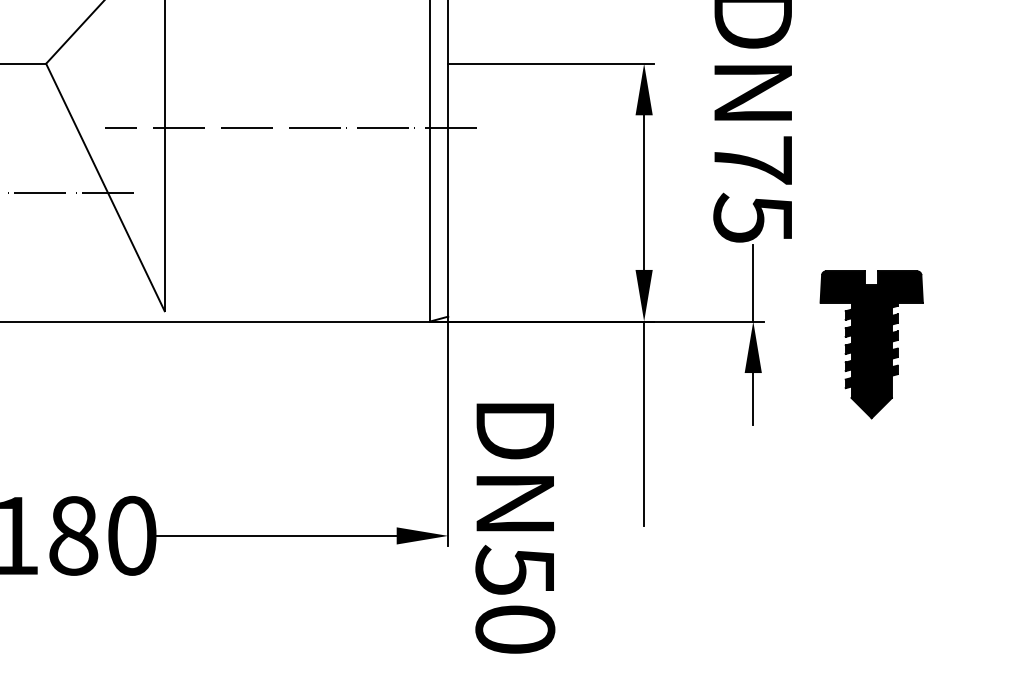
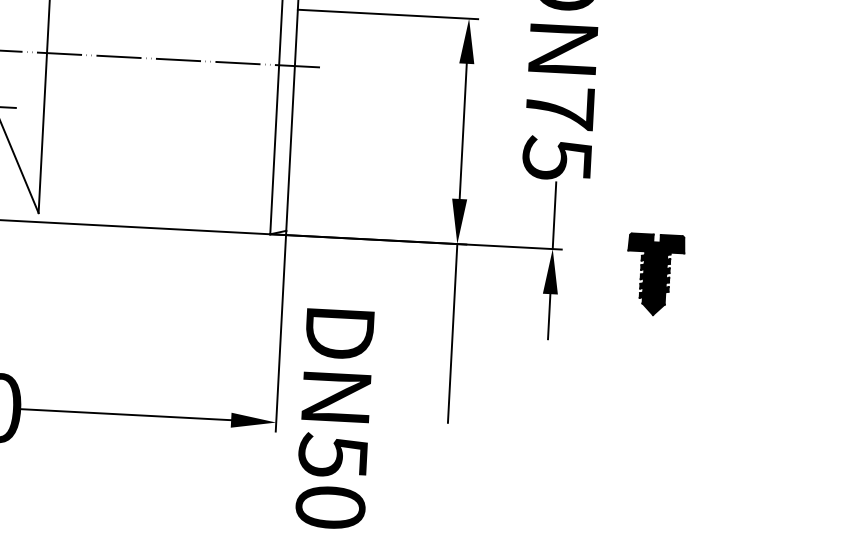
part: (871, 344) -> (655, 274), size x0.62

